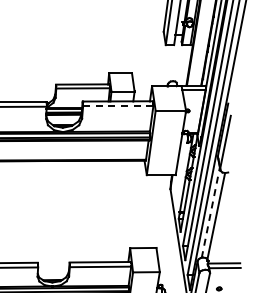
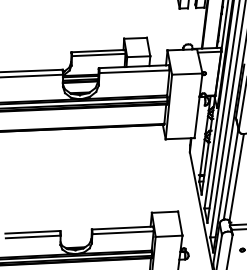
line: (118, 106) -> (134, 71), dashed -> solid
line: (210, 212) -> (230, 174), dashed -> solid

